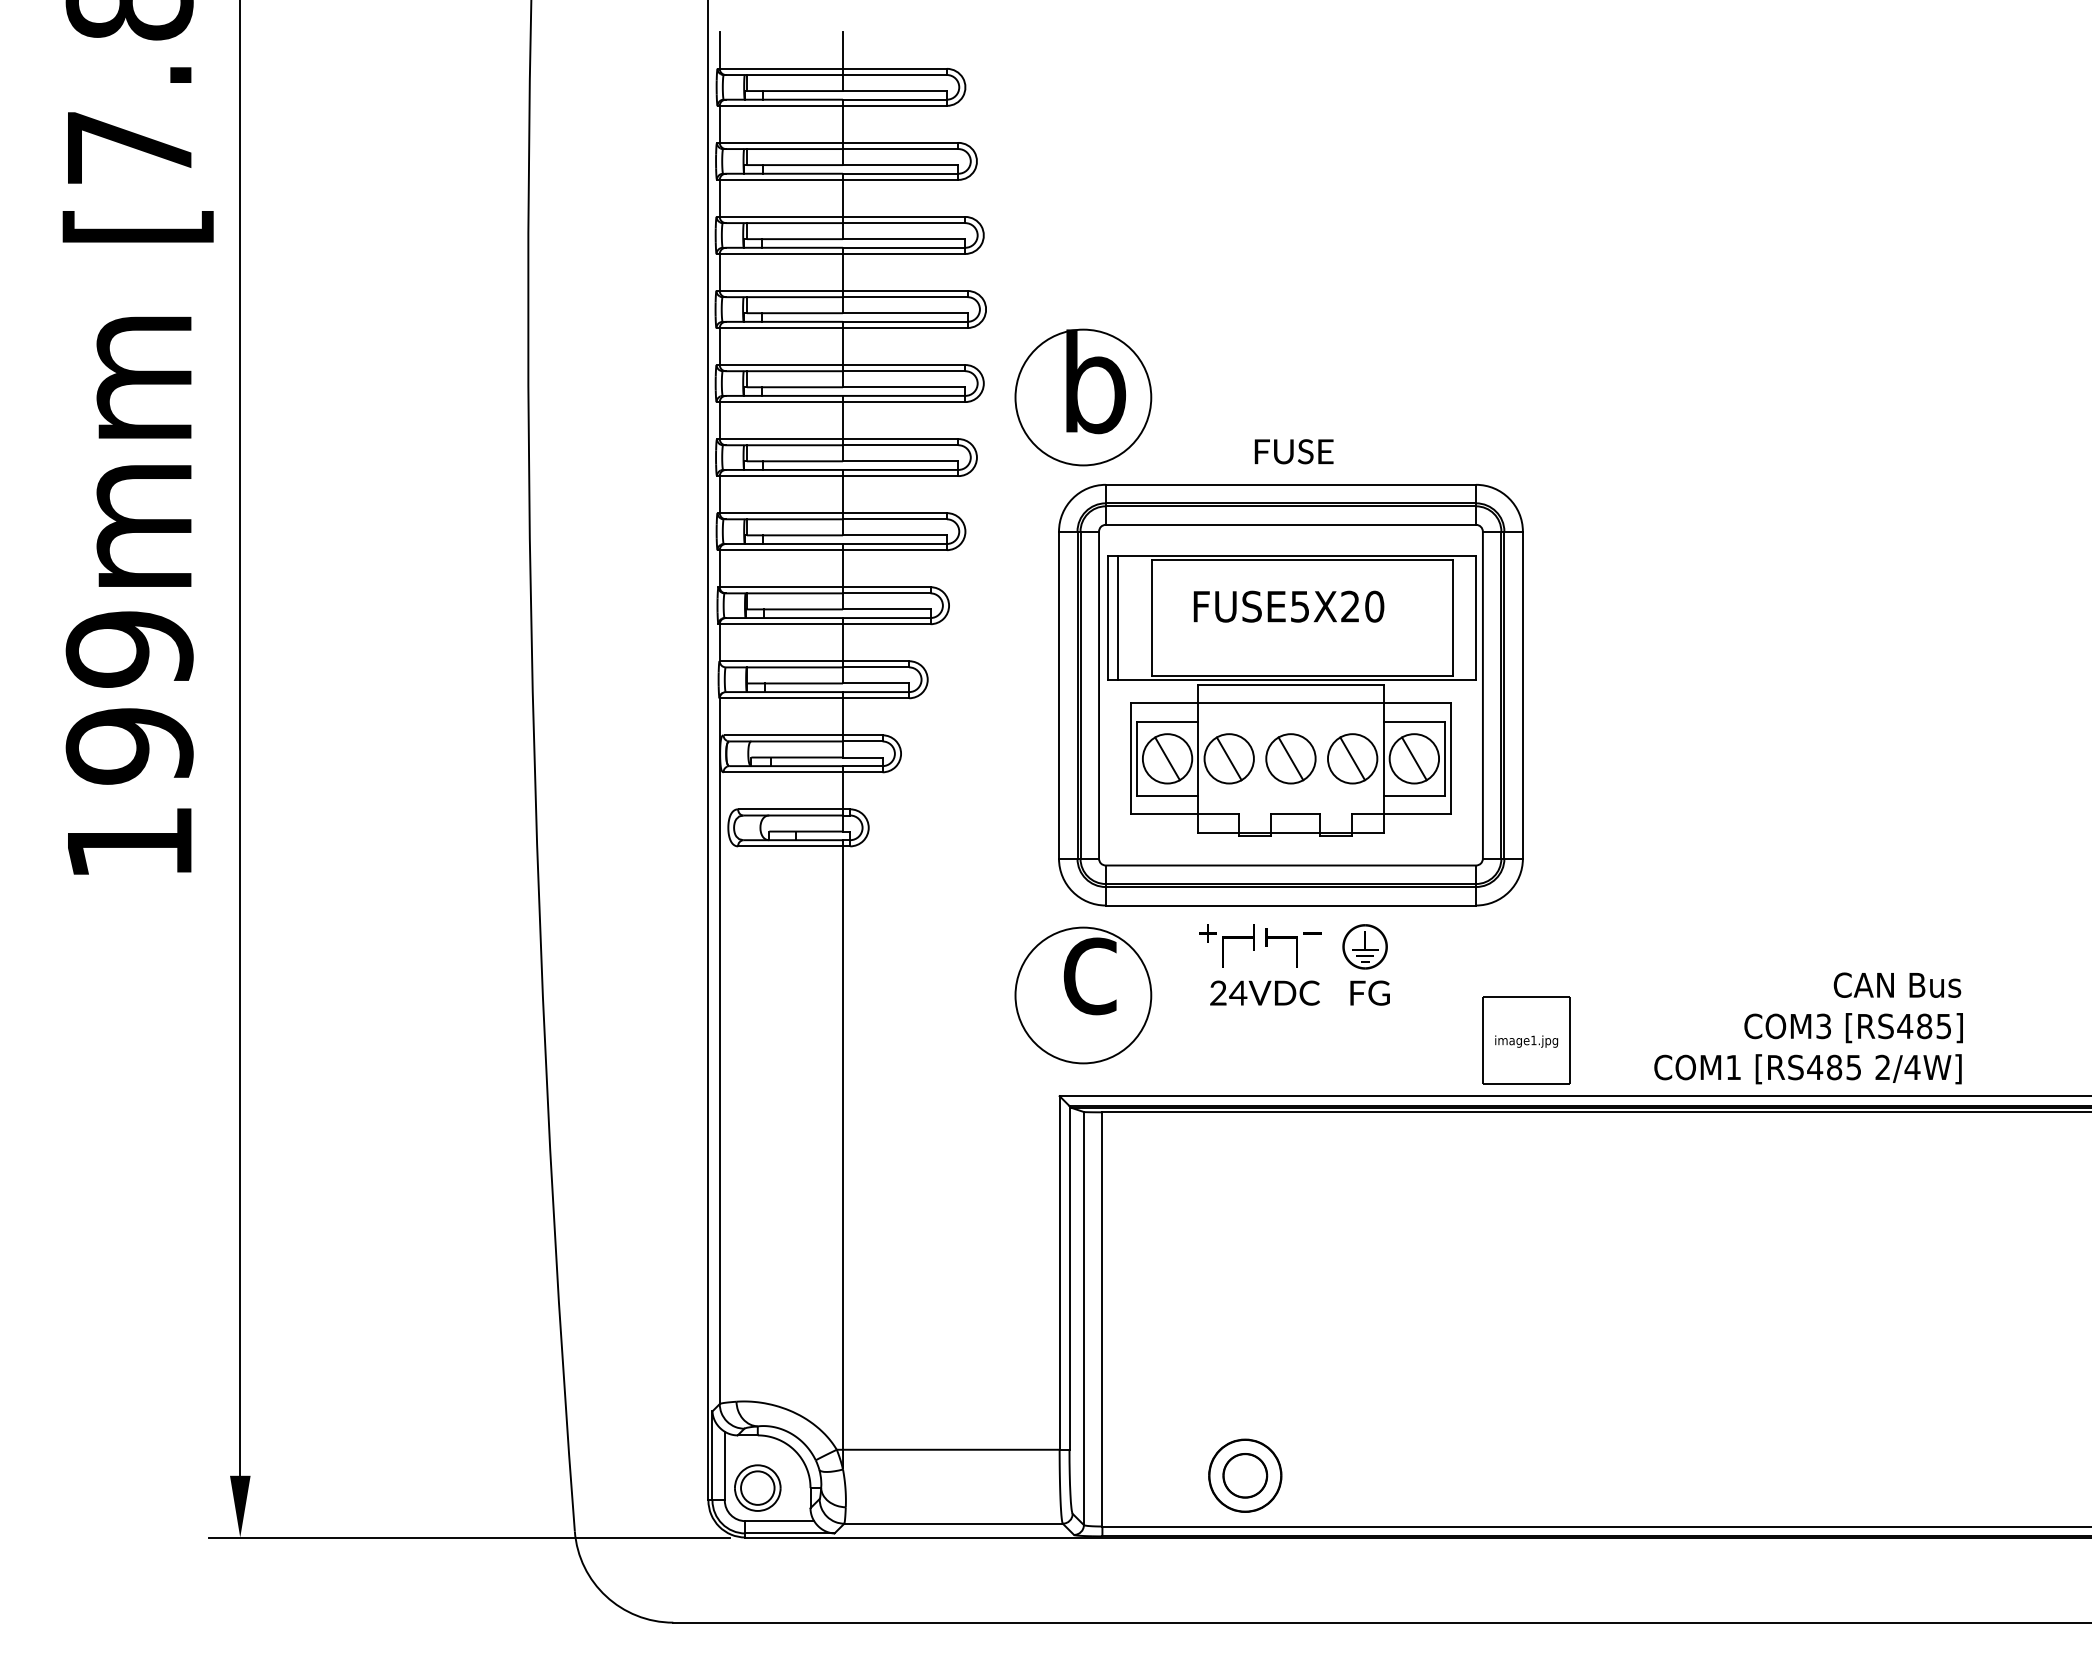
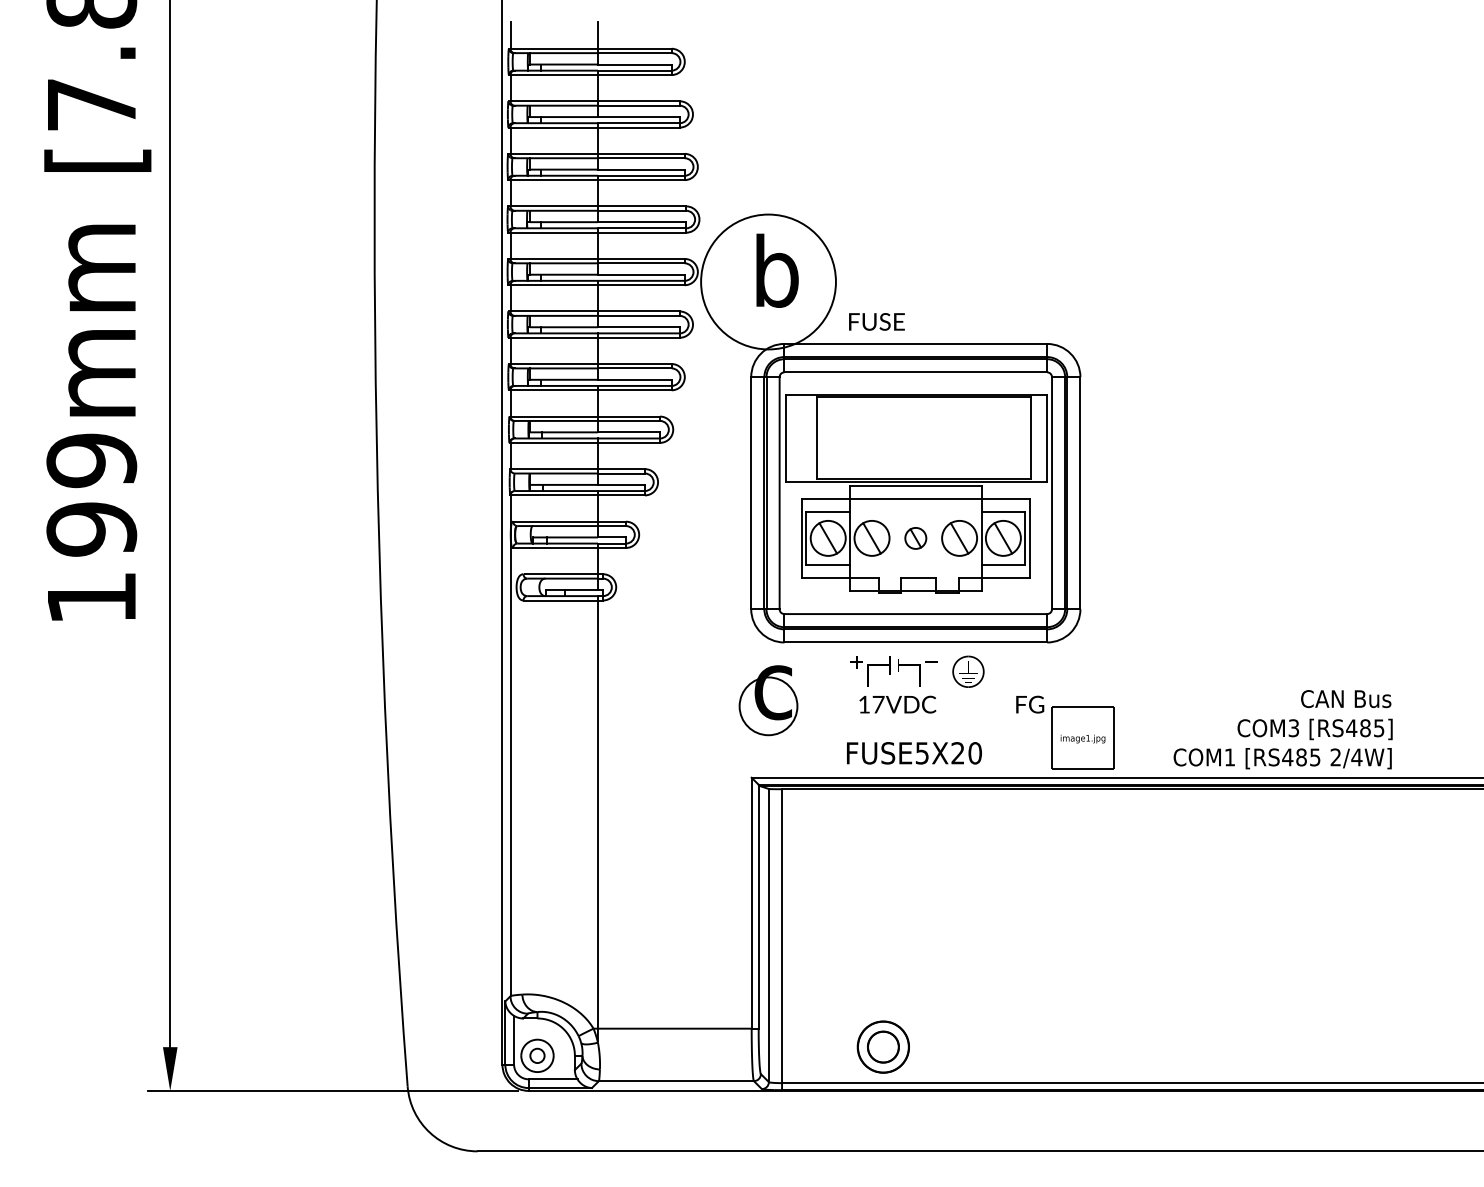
circle: (1083, 397) -> (768, 281), size x1.4
text: (1293, 451) -> (876, 321), moved
text: (1288, 606) -> (914, 753), moved
line: (1118, 617) -> (793, 438), removed
part: (1290, 758) -> (915, 538), size x0.6
text: (1228, 992) -> (871, 704), 24VDC -> 17VDC
text: (1369, 992) -> (1029, 704), moved
circle: (1083, 995) -> (768, 706), size x0.6
circle: (757, 1487) -> (537, 1055), size x0.6

